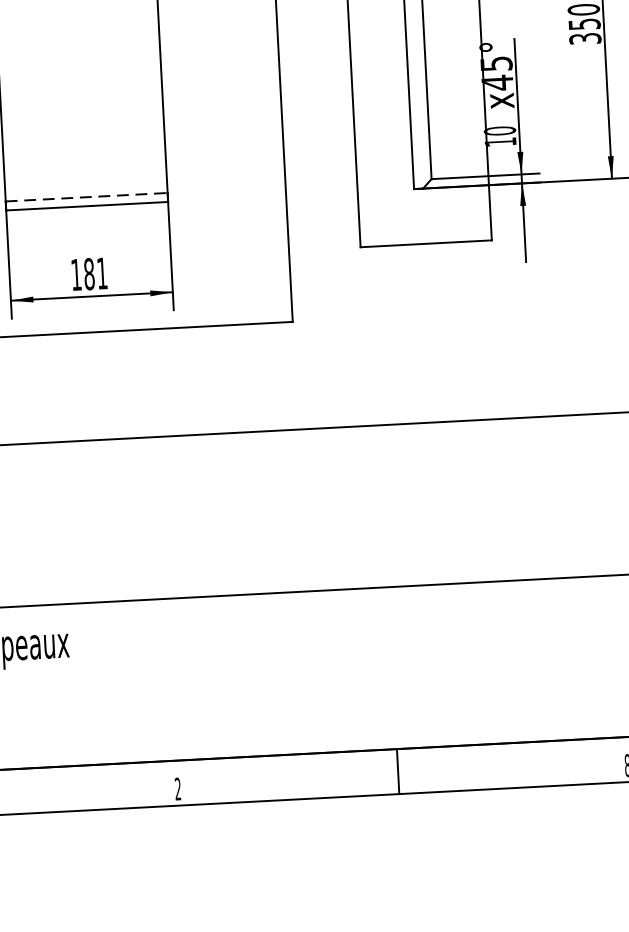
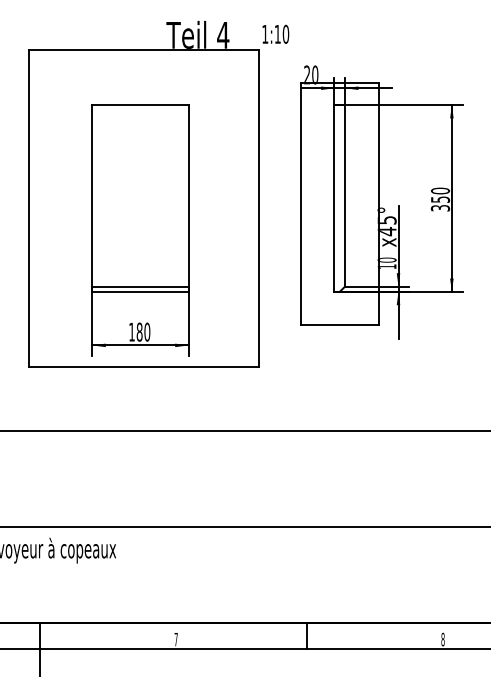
line: (86, 197) -> (140, 286), dashed -> solid
text: (102, 272) -> (147, 331), 181 -> 180
text: (176, 789) -> (175, 639), 2 -> 7

